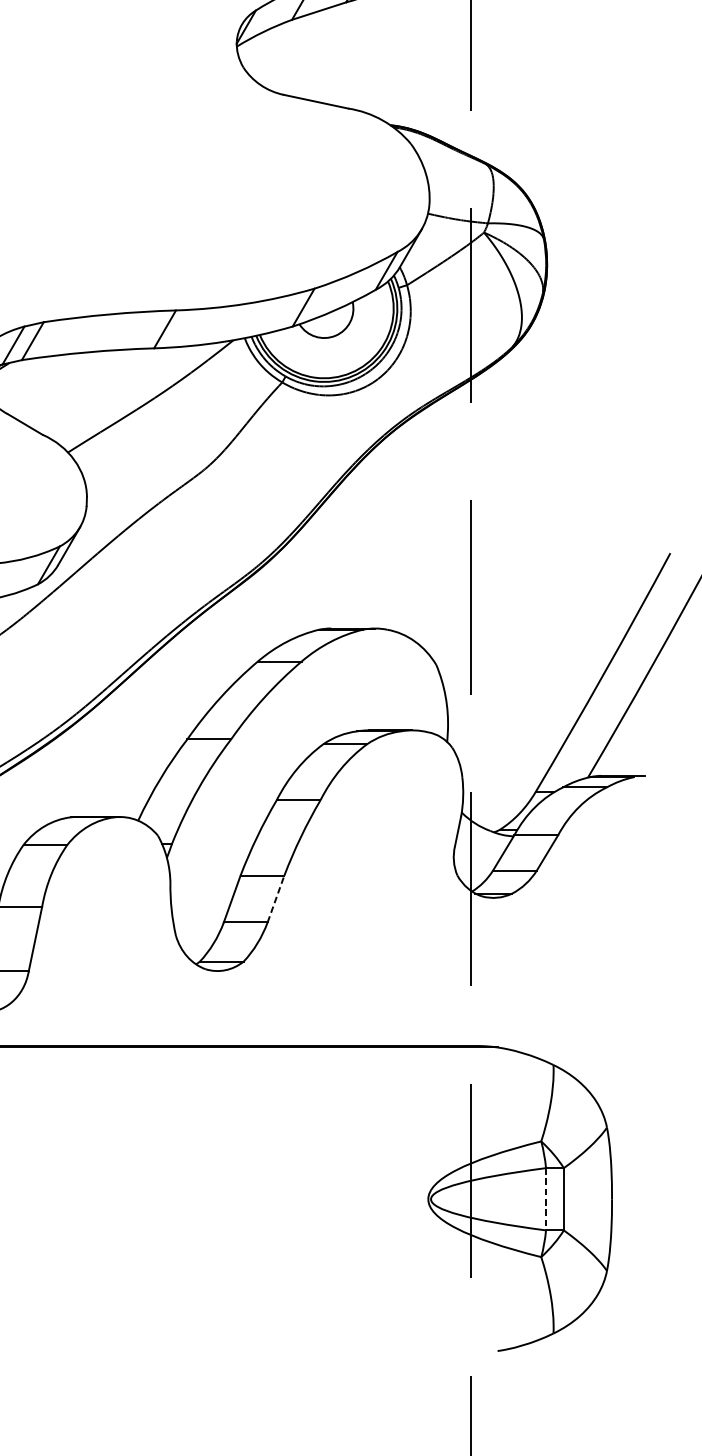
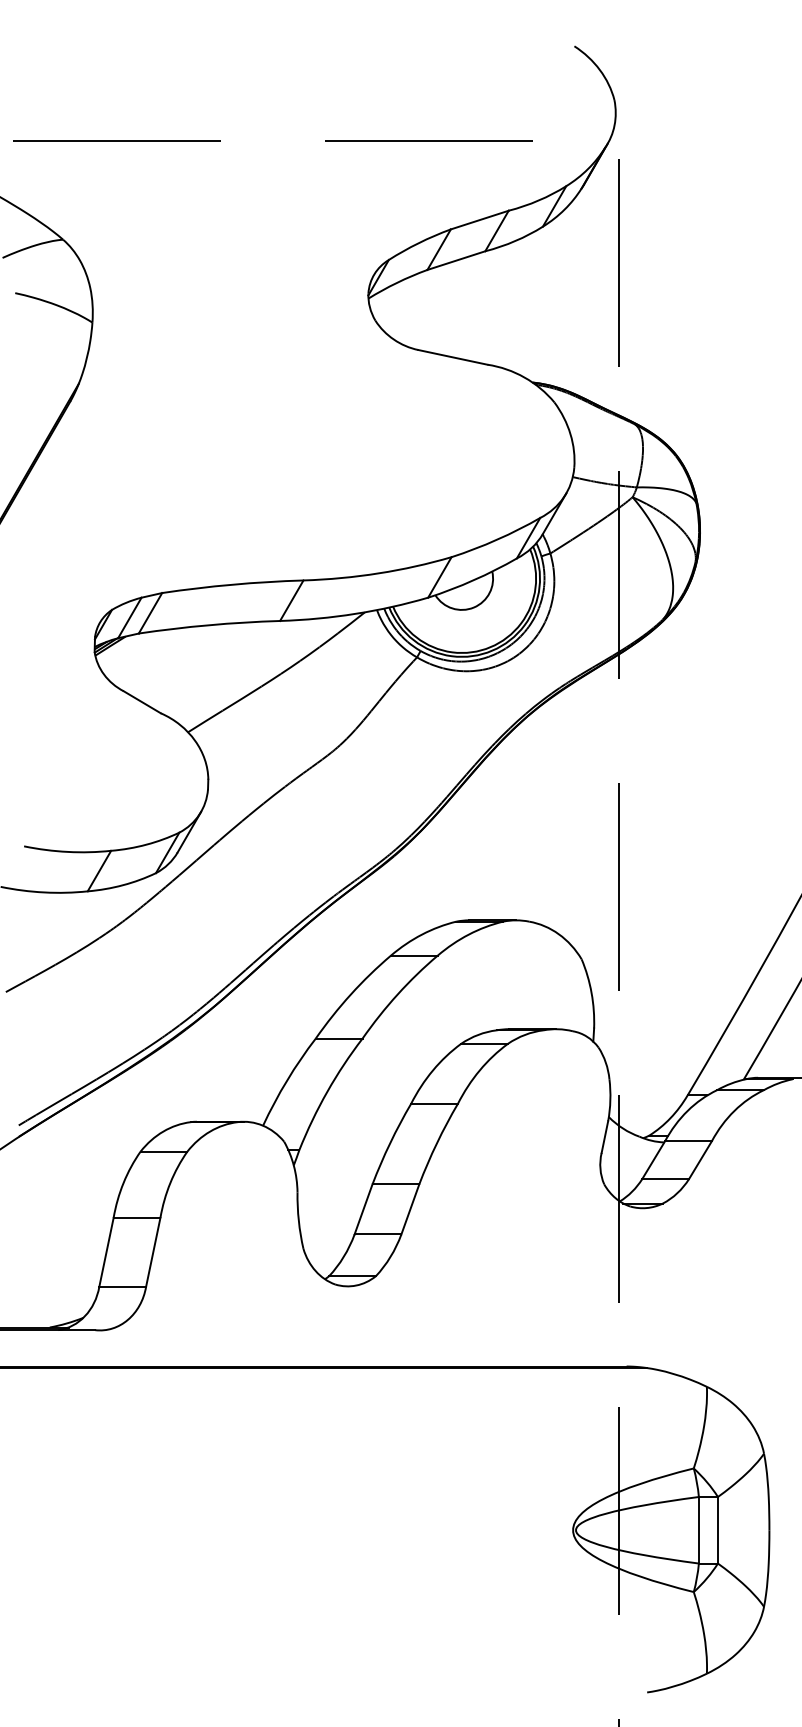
line: (276, 899) -> (410, 1209), dashed -> solid
line: (545, 1199) -> (698, 1530), dashed -> solid

